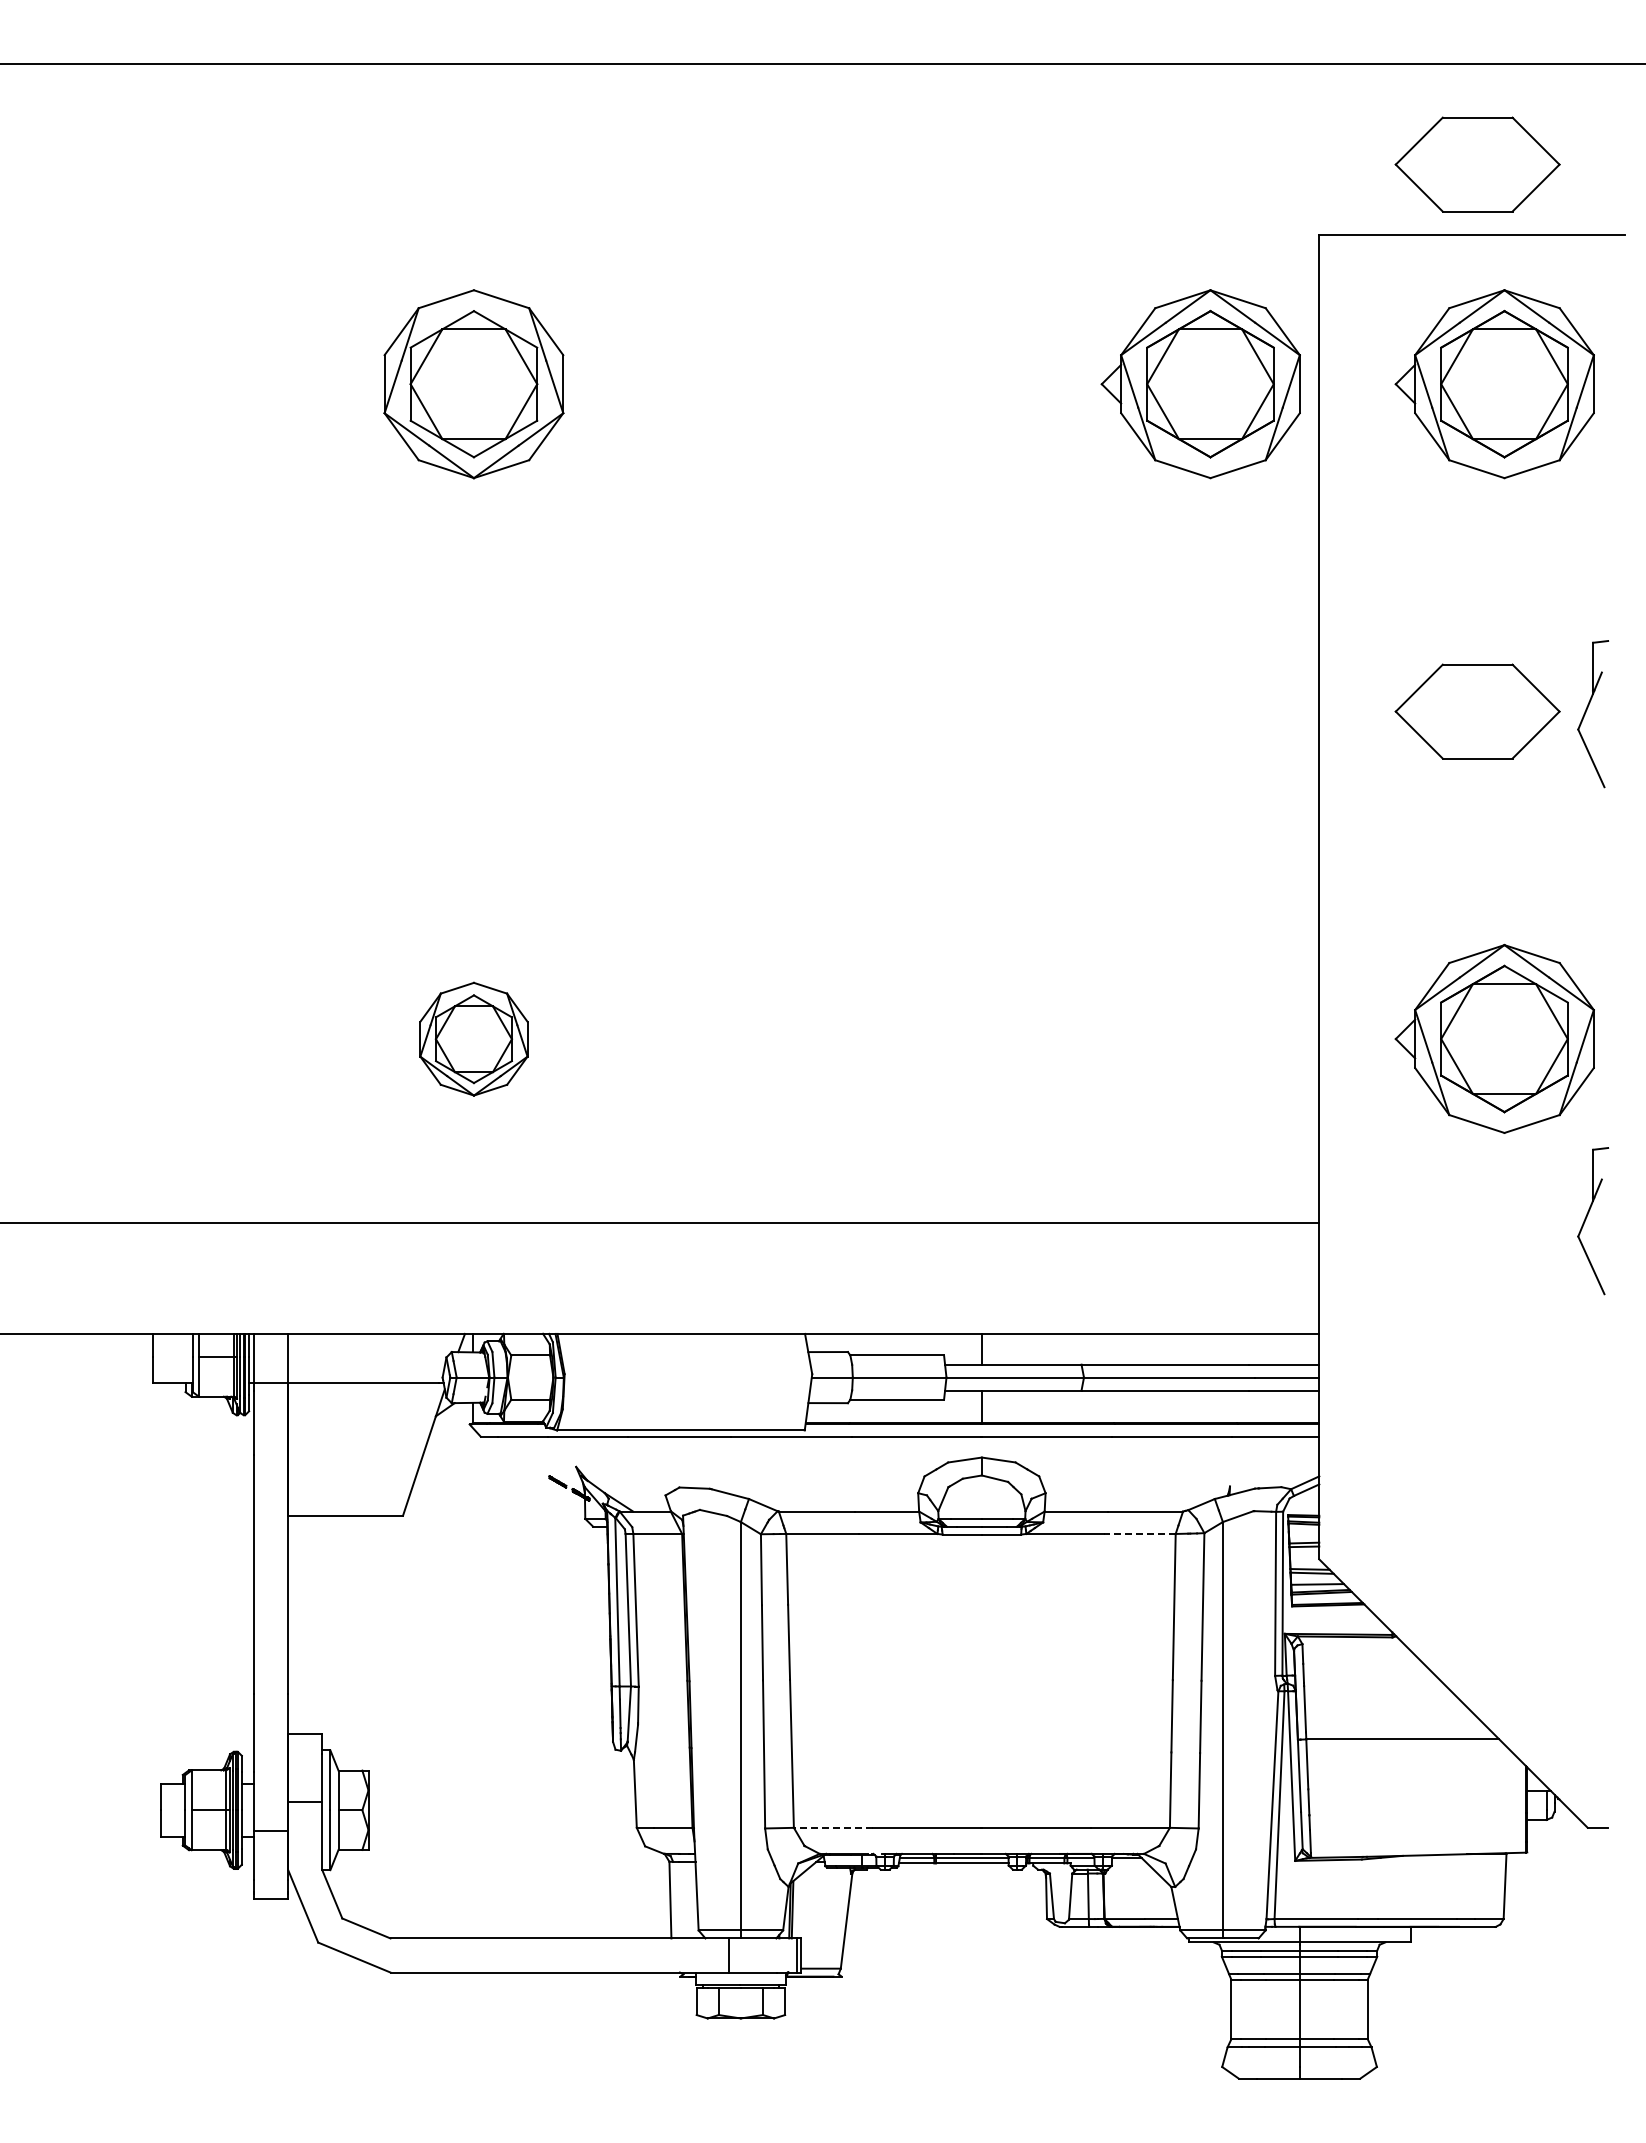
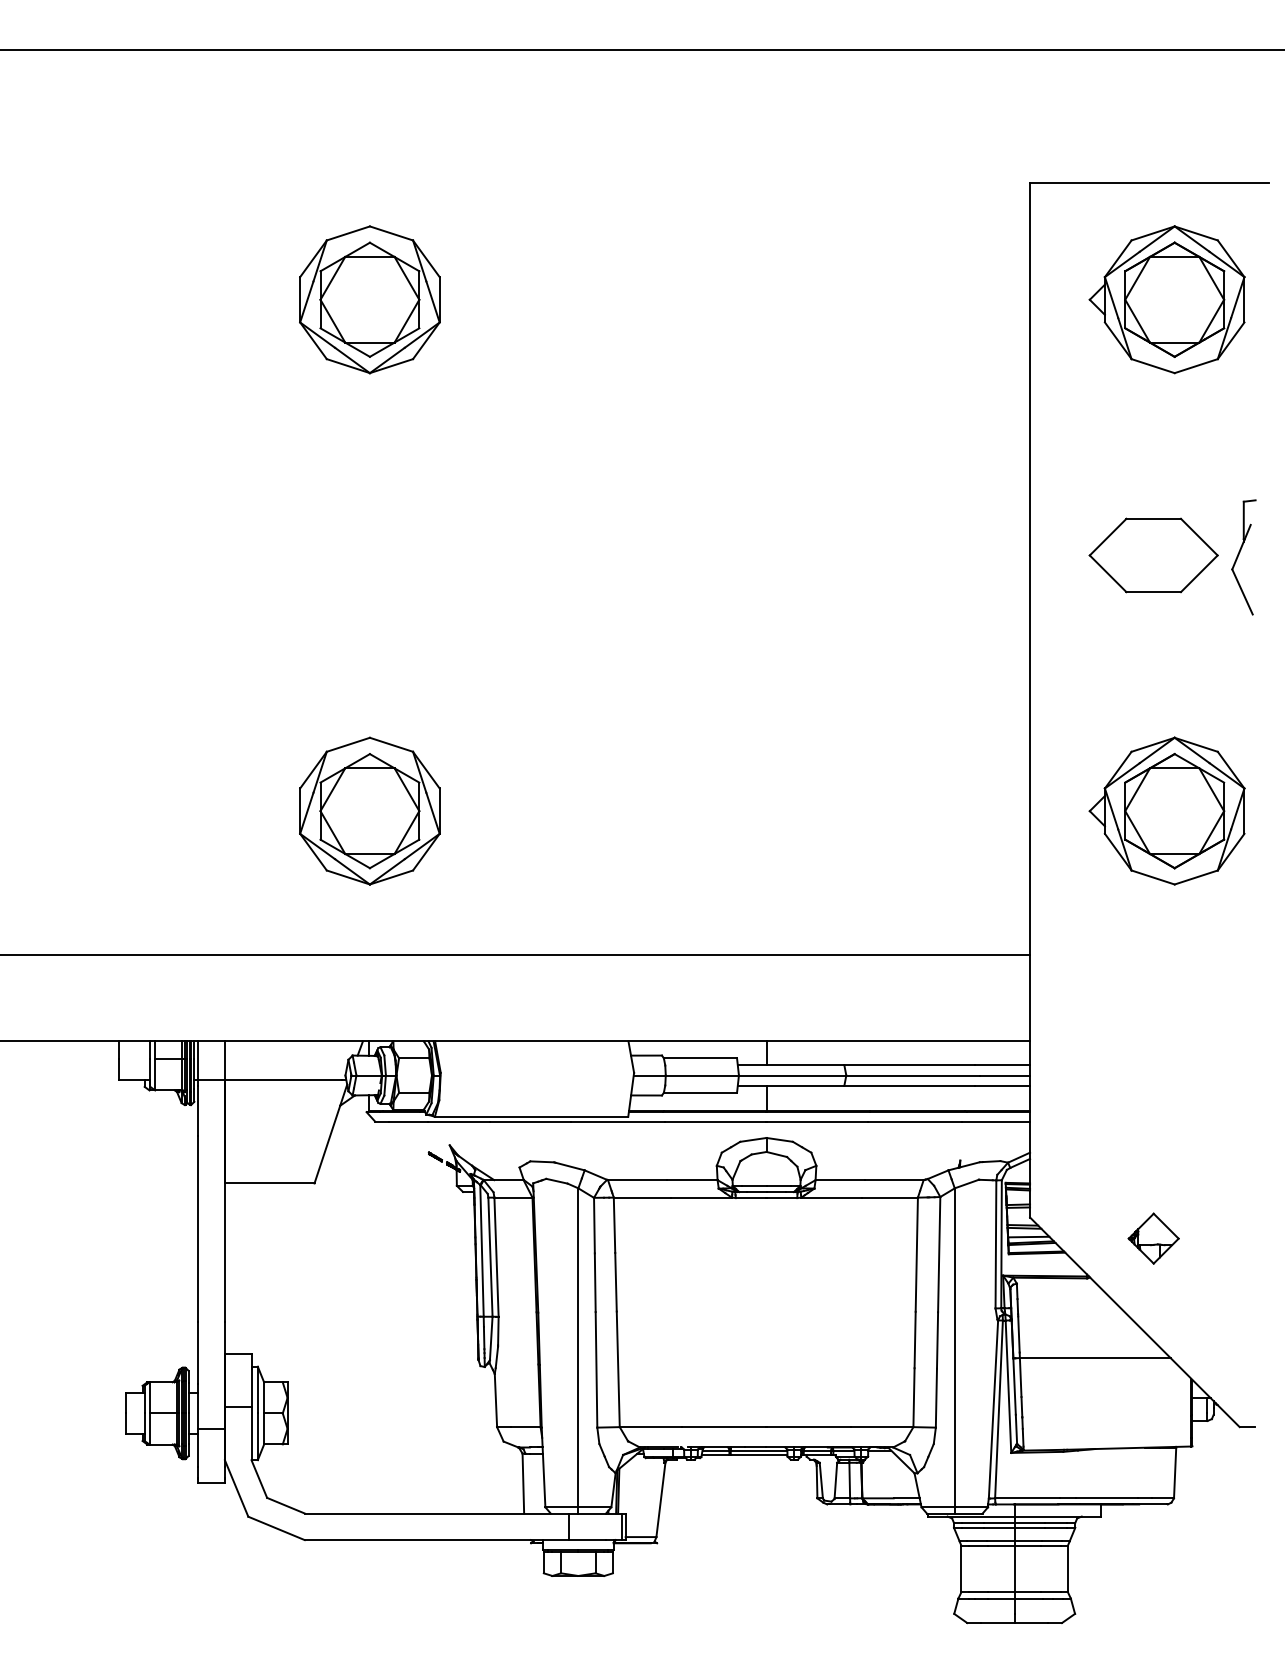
part: (1477, 164) -> (1153, 128), removed
part: (1200, 384) -> (937, 300), removed
part: (473, 1039) -> (369, 811), size x1.67
part: (1587, 1217) -> (1239, 950), removed
line: (1139, 1533) -> (889, 1197), dashed -> solid
part: (1477, 1586) -> (1153, 1238), added
line: (833, 1827) -> (650, 1426), dashed -> solid

